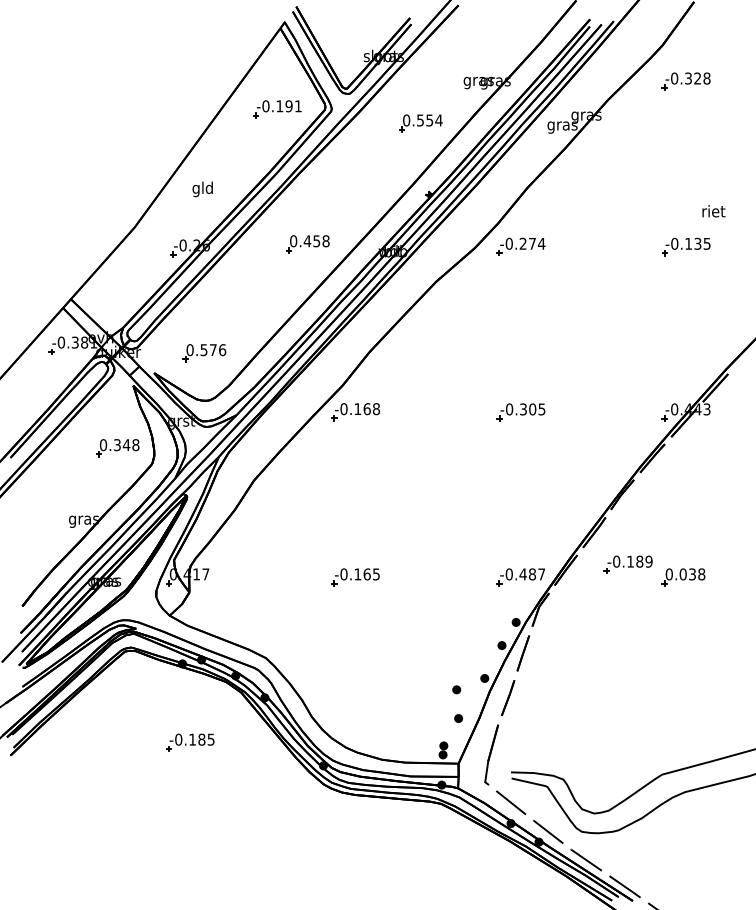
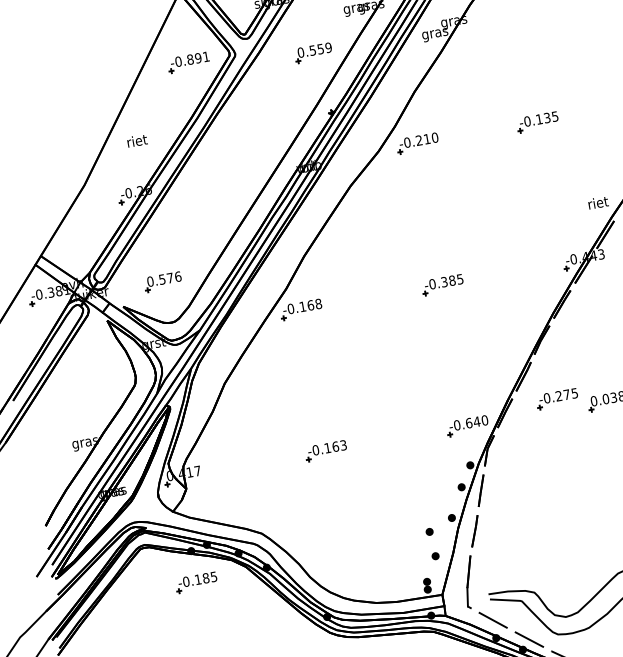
text: (279, 106) -> (190, 59), -0.191 -> -0.891
text: (438, 120) -> (328, 47), 0.554 -> 0.559
text: (203, 189) -> (137, 142), gld -> riet
text: (713, 211) -> (598, 203), moved
text: (537, 243) -> (431, 138), -0.274 -> -0.210
part: (307, 244) -> (234, 173), removed
part: (686, 246) -> (537, 121), moved
text: (532, 409) -> (452, 280), -0.305 -> -0.385
part: (117, 448) -> (103, 376), removed
text: (639, 561) -> (566, 394), -0.189 -> -0.275
text: (376, 573) -> (343, 444), -0.165 -> -0.163
text: (532, 574) -> (477, 421), -0.487 -> -0.640
part: (190, 742) -> (196, 582), moved

